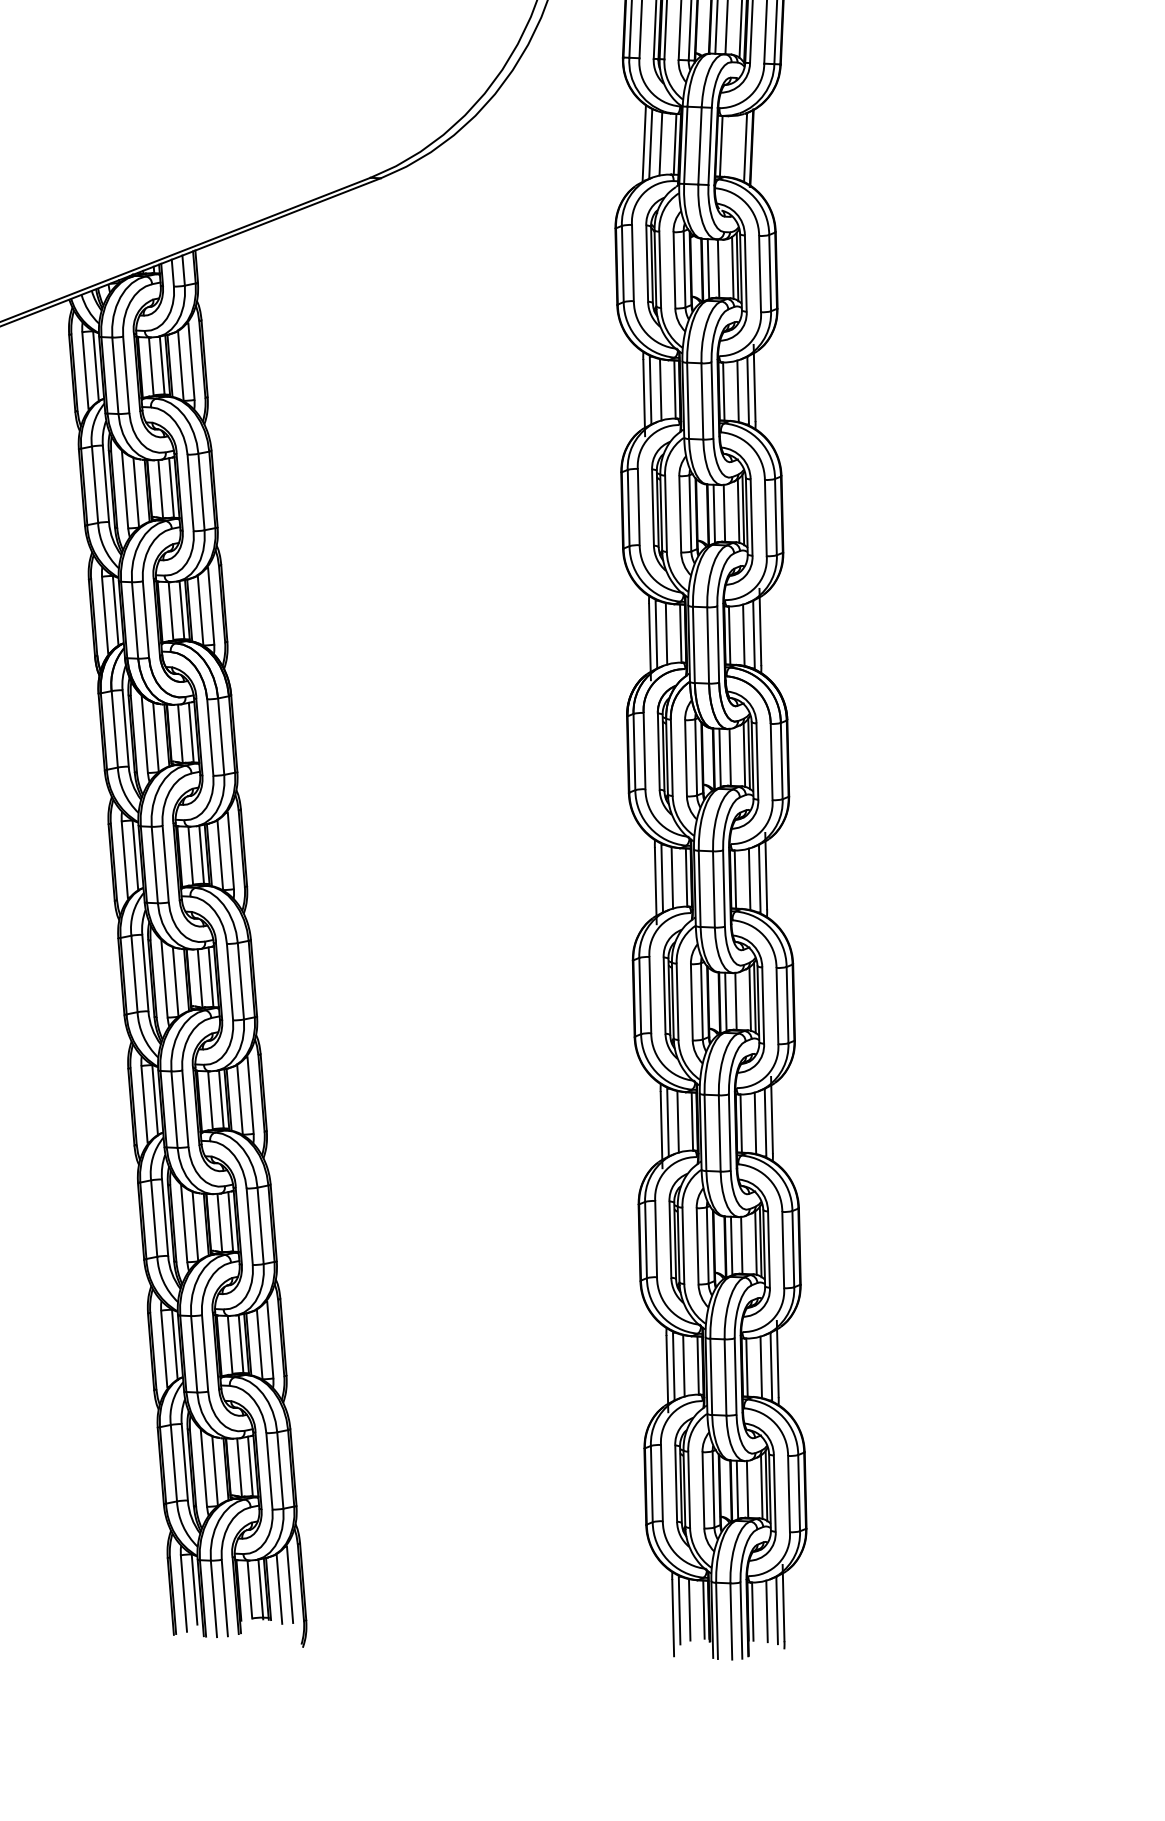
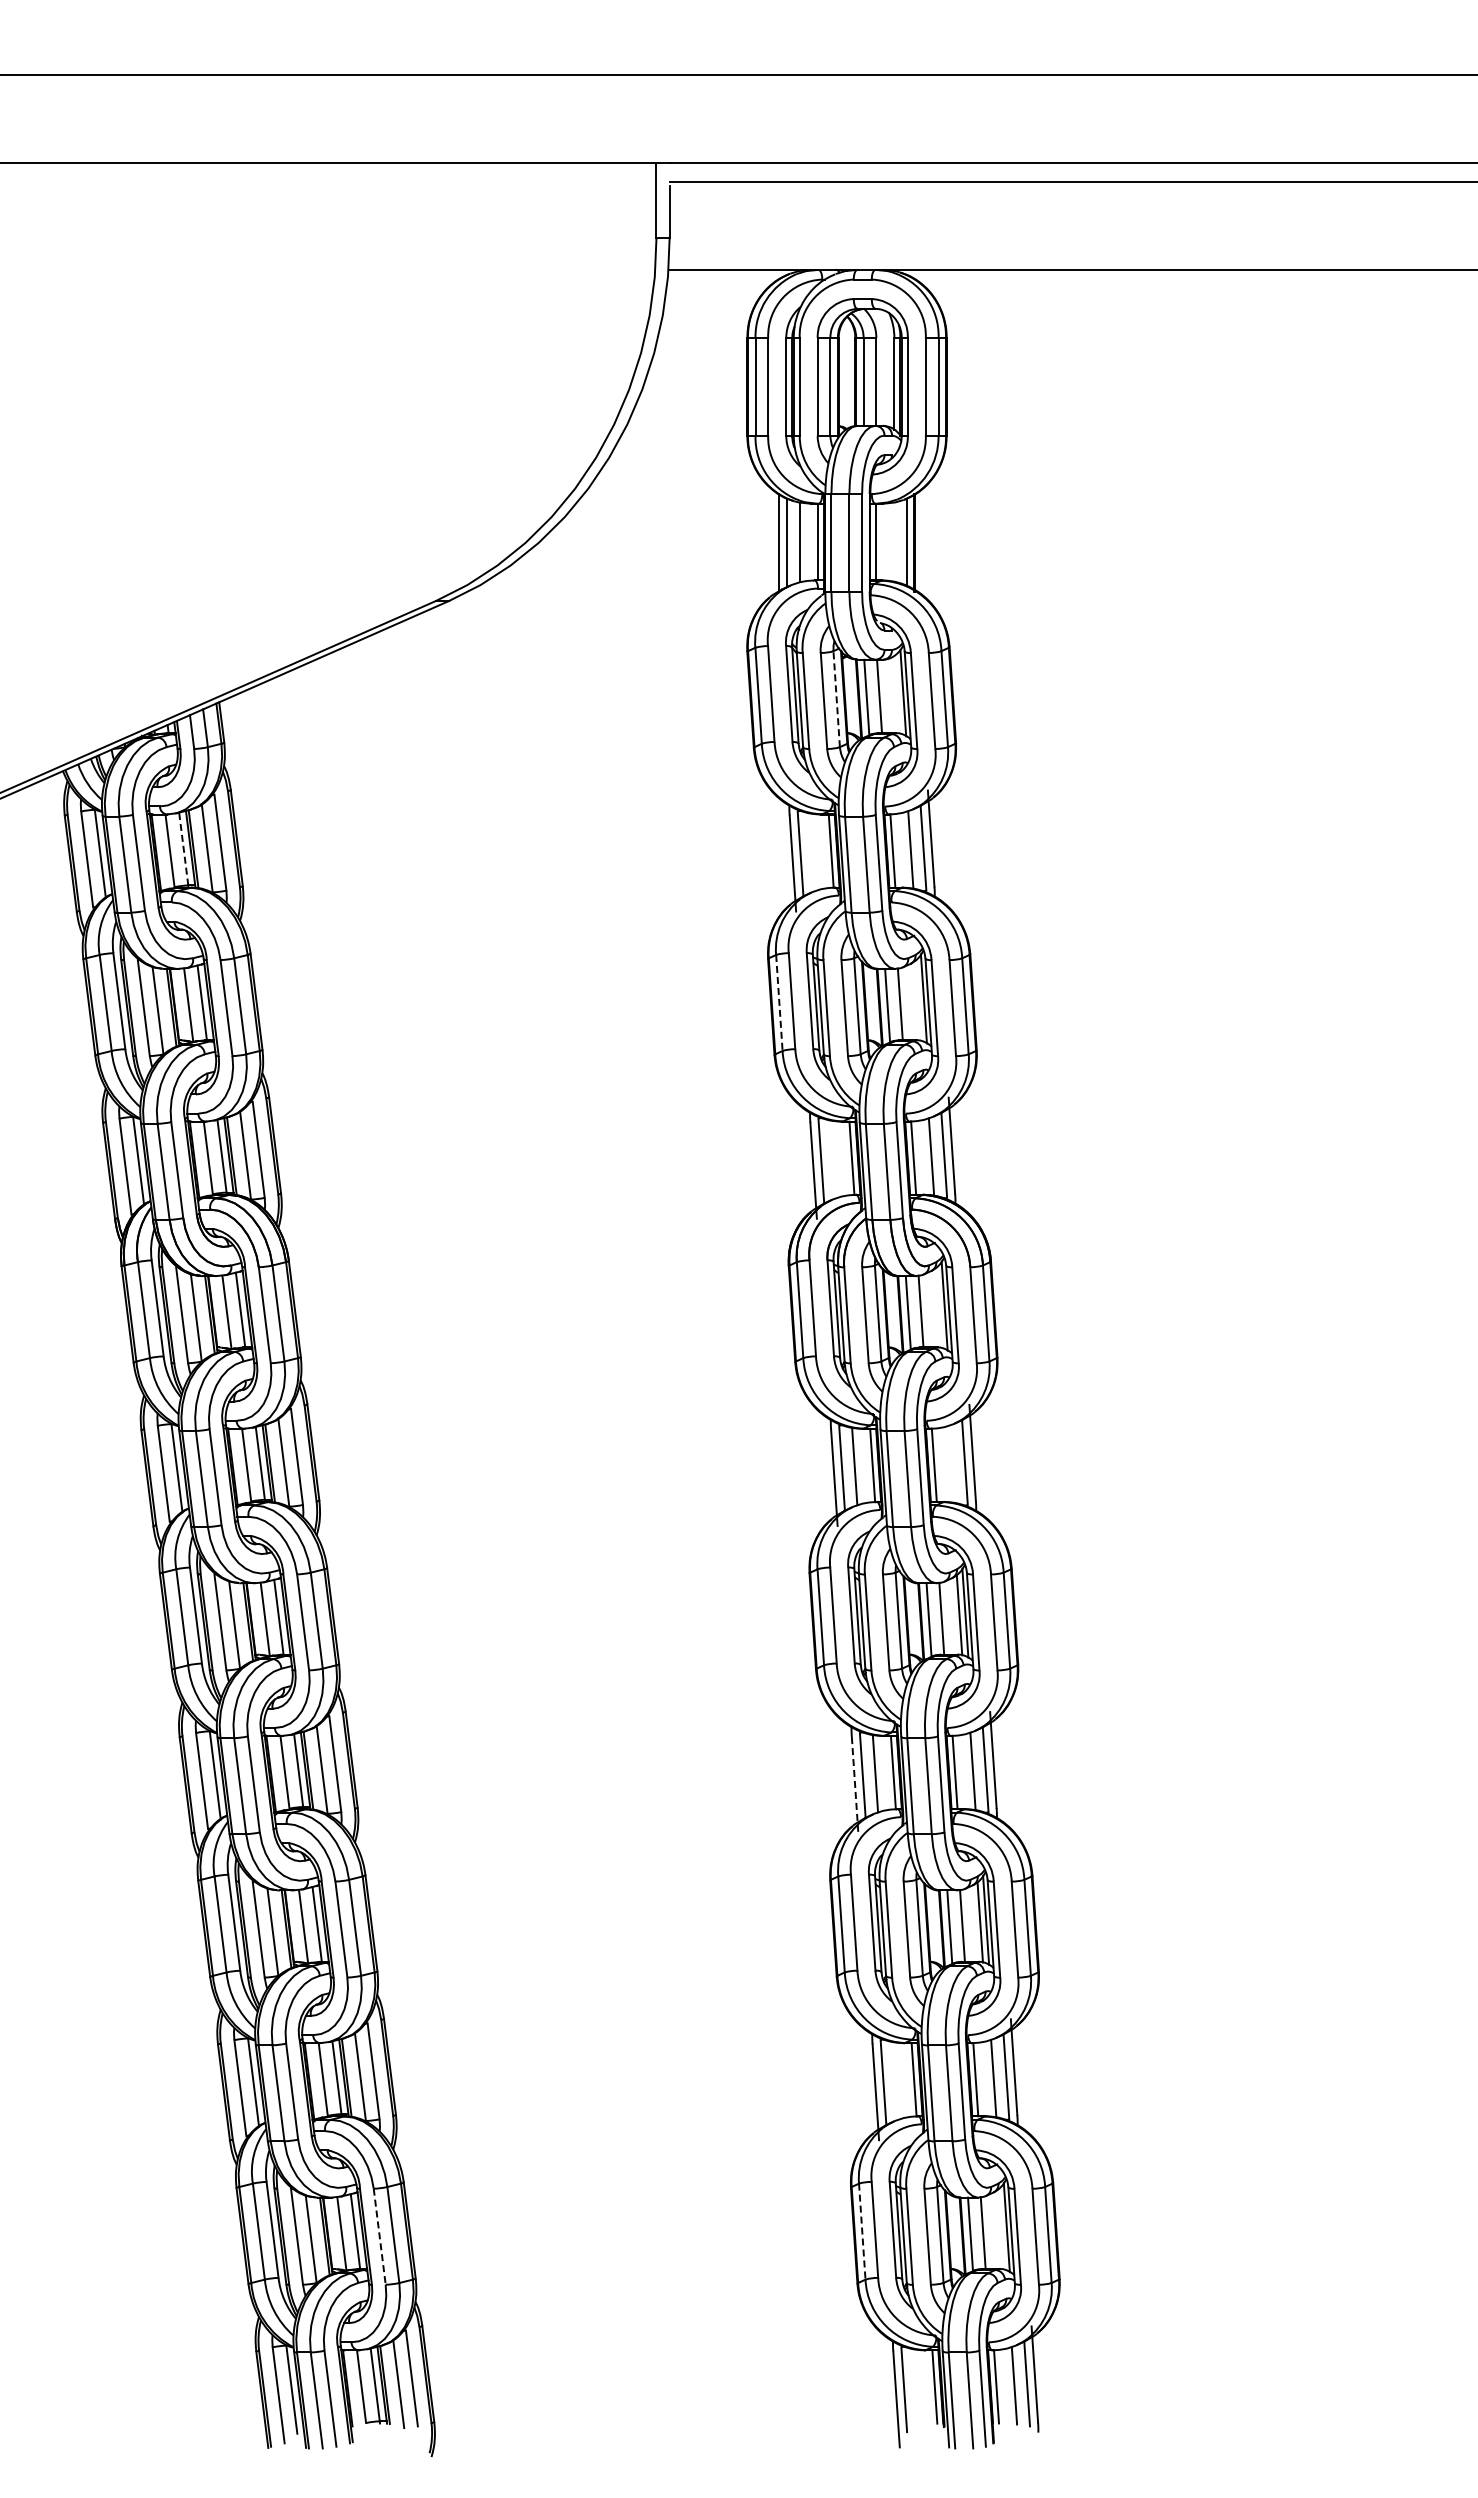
line: (732, 267) -> (897, 694), removed
line: (684, 268) -> (836, 698), solid -> dashed
line: (162, 365) -> (183, 849), solid -> dashed
line: (660, 389) -> (812, 851), removed
line: (628, 508) -> (779, 1003), solid -> dashed
line: (738, 510) -> (917, 1000), removed
line: (666, 633) -> (833, 1159), removed
line: (744, 754) -> (938, 1307), removed
line: (749, 879) -> (951, 1464), removed
line: (661, 1130) -> (855, 1785), solid -> dashed
line: (683, 1365) -> (895, 2080), removed
line: (269, 1472) -> (379, 2237), solid -> dashed
line: (651, 1484) -> (862, 2232), solid -> dashed
line: (761, 1487) -> (1000, 2229), removed
line: (689, 1609) -> (916, 2387), removed

